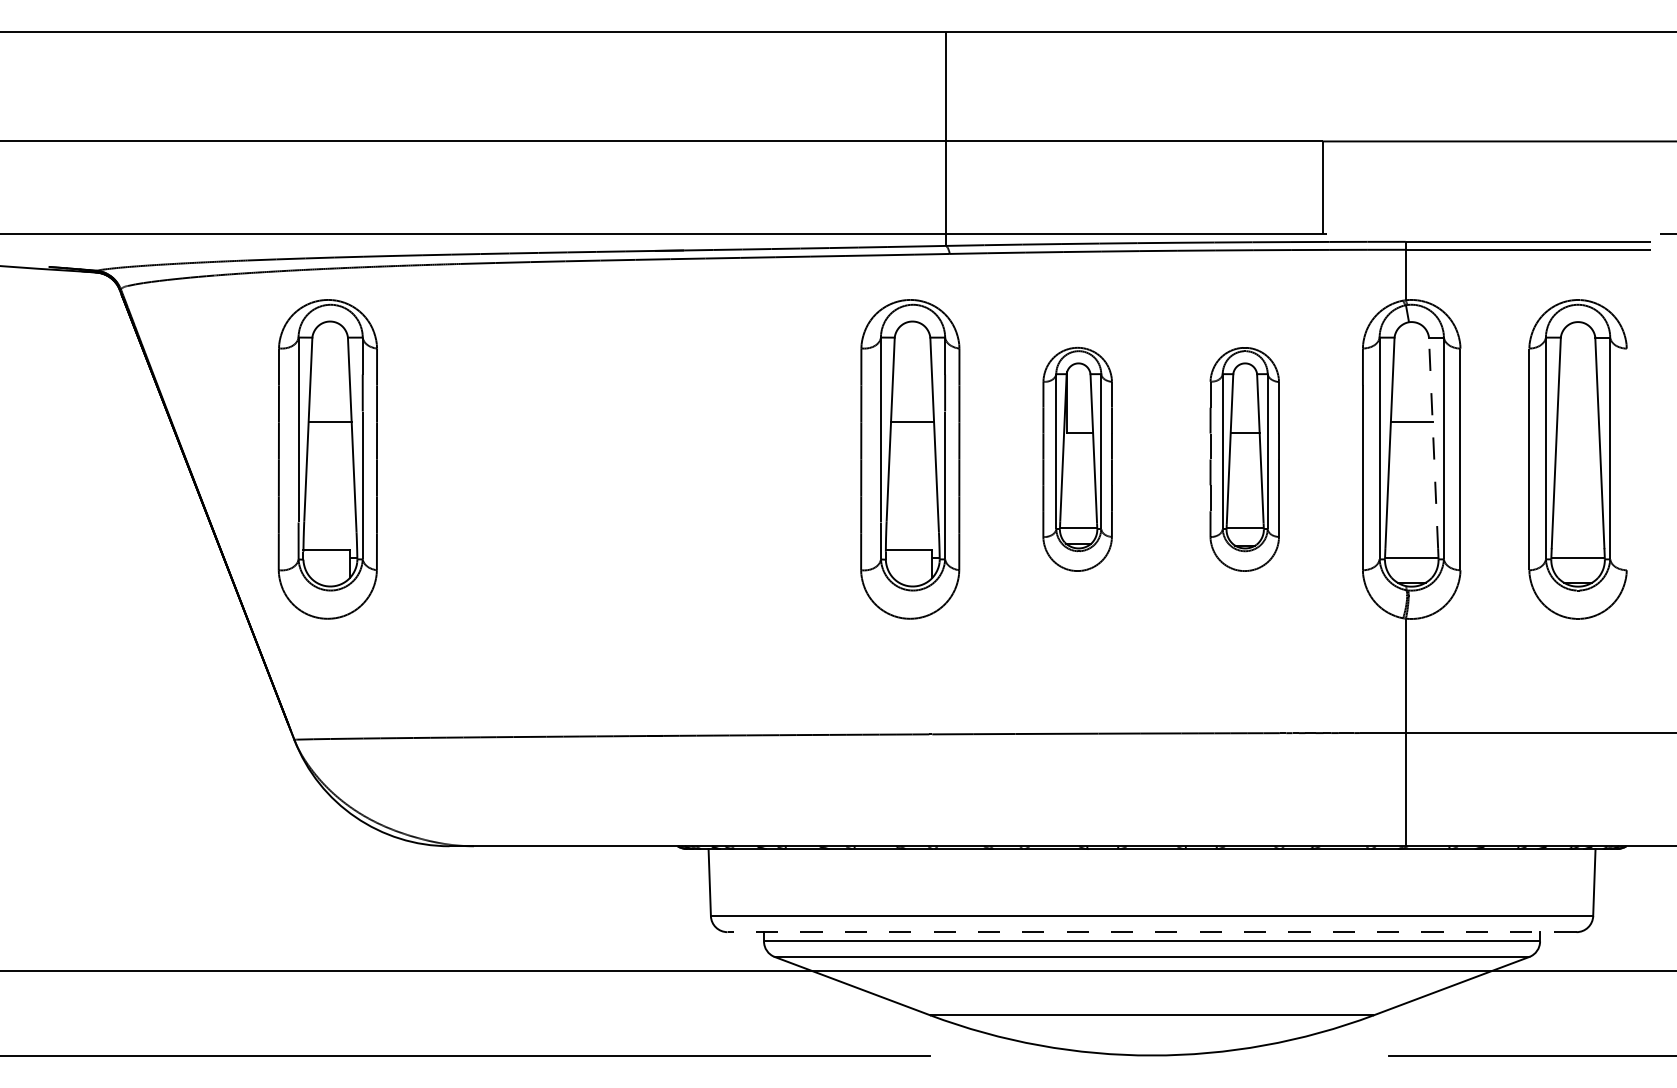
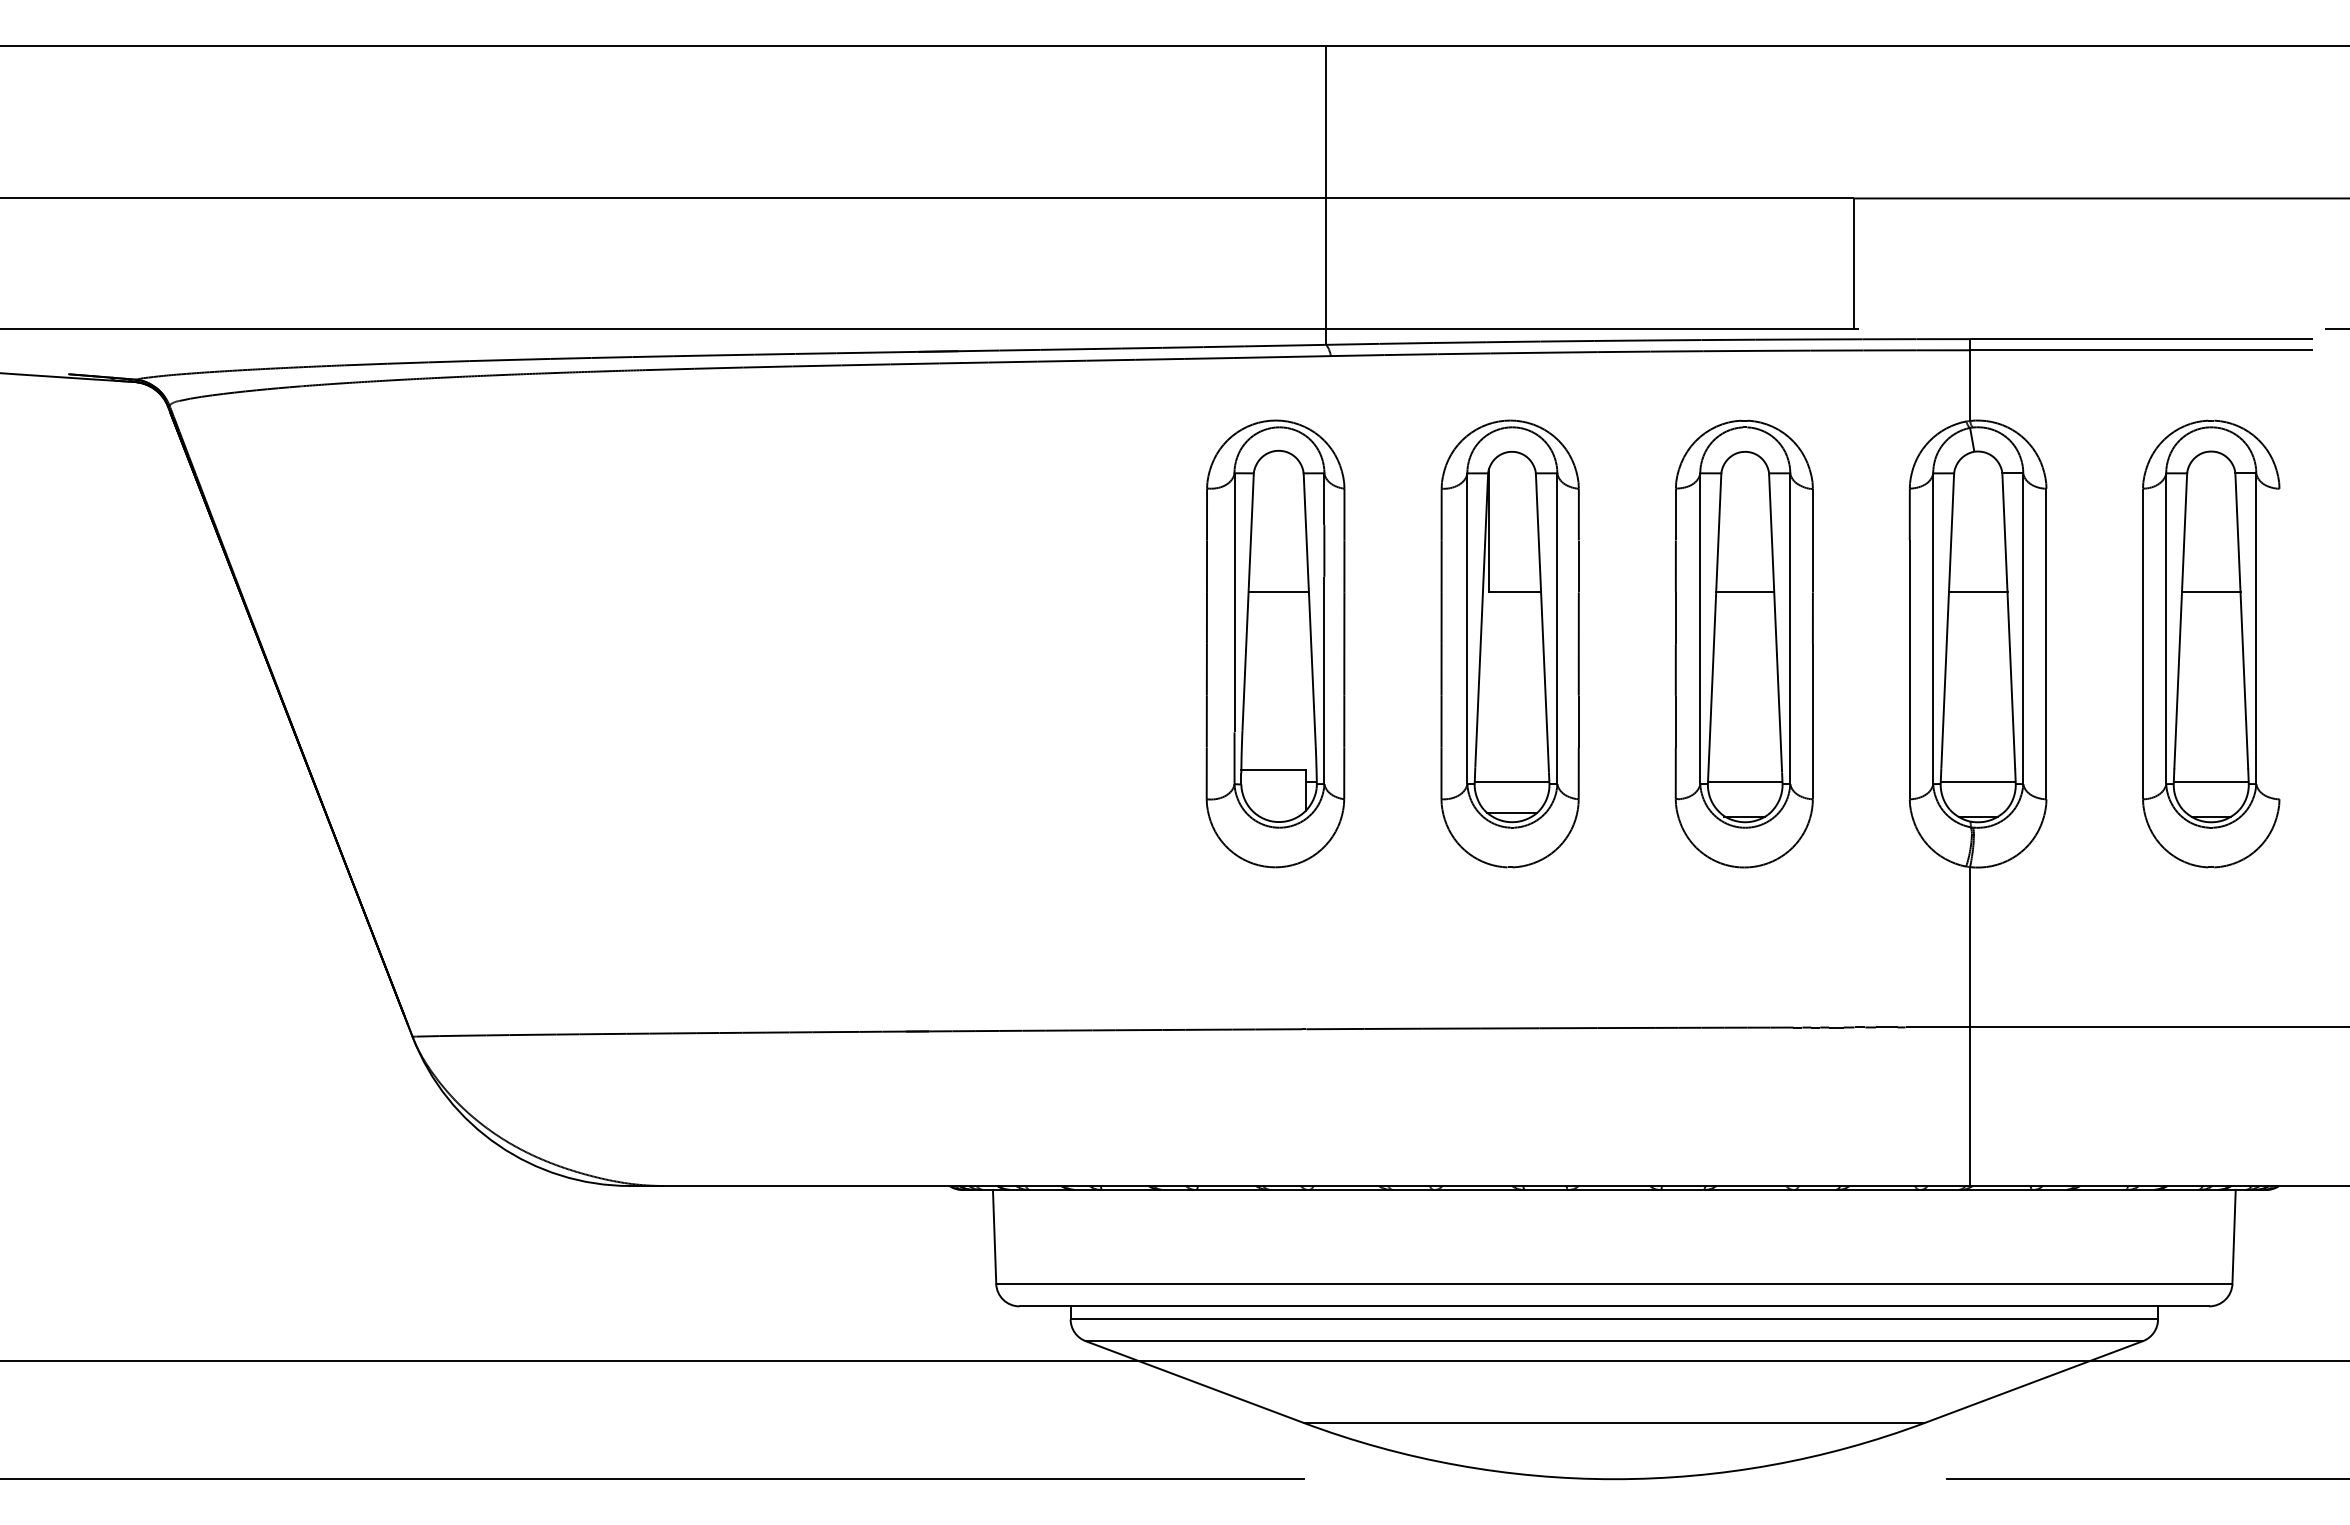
line: (1578, 421) -> (2211, 591), added
line: (1433, 442) -> (2008, 620), dashed -> solid
part: (327, 459) -> (459, 643), removed
part: (1077, 459) -> (1509, 643), size x1.43
part: (1244, 459) -> (1743, 643), size x1.43
line: (1152, 932) -> (1614, 1306), dashed -> solid

